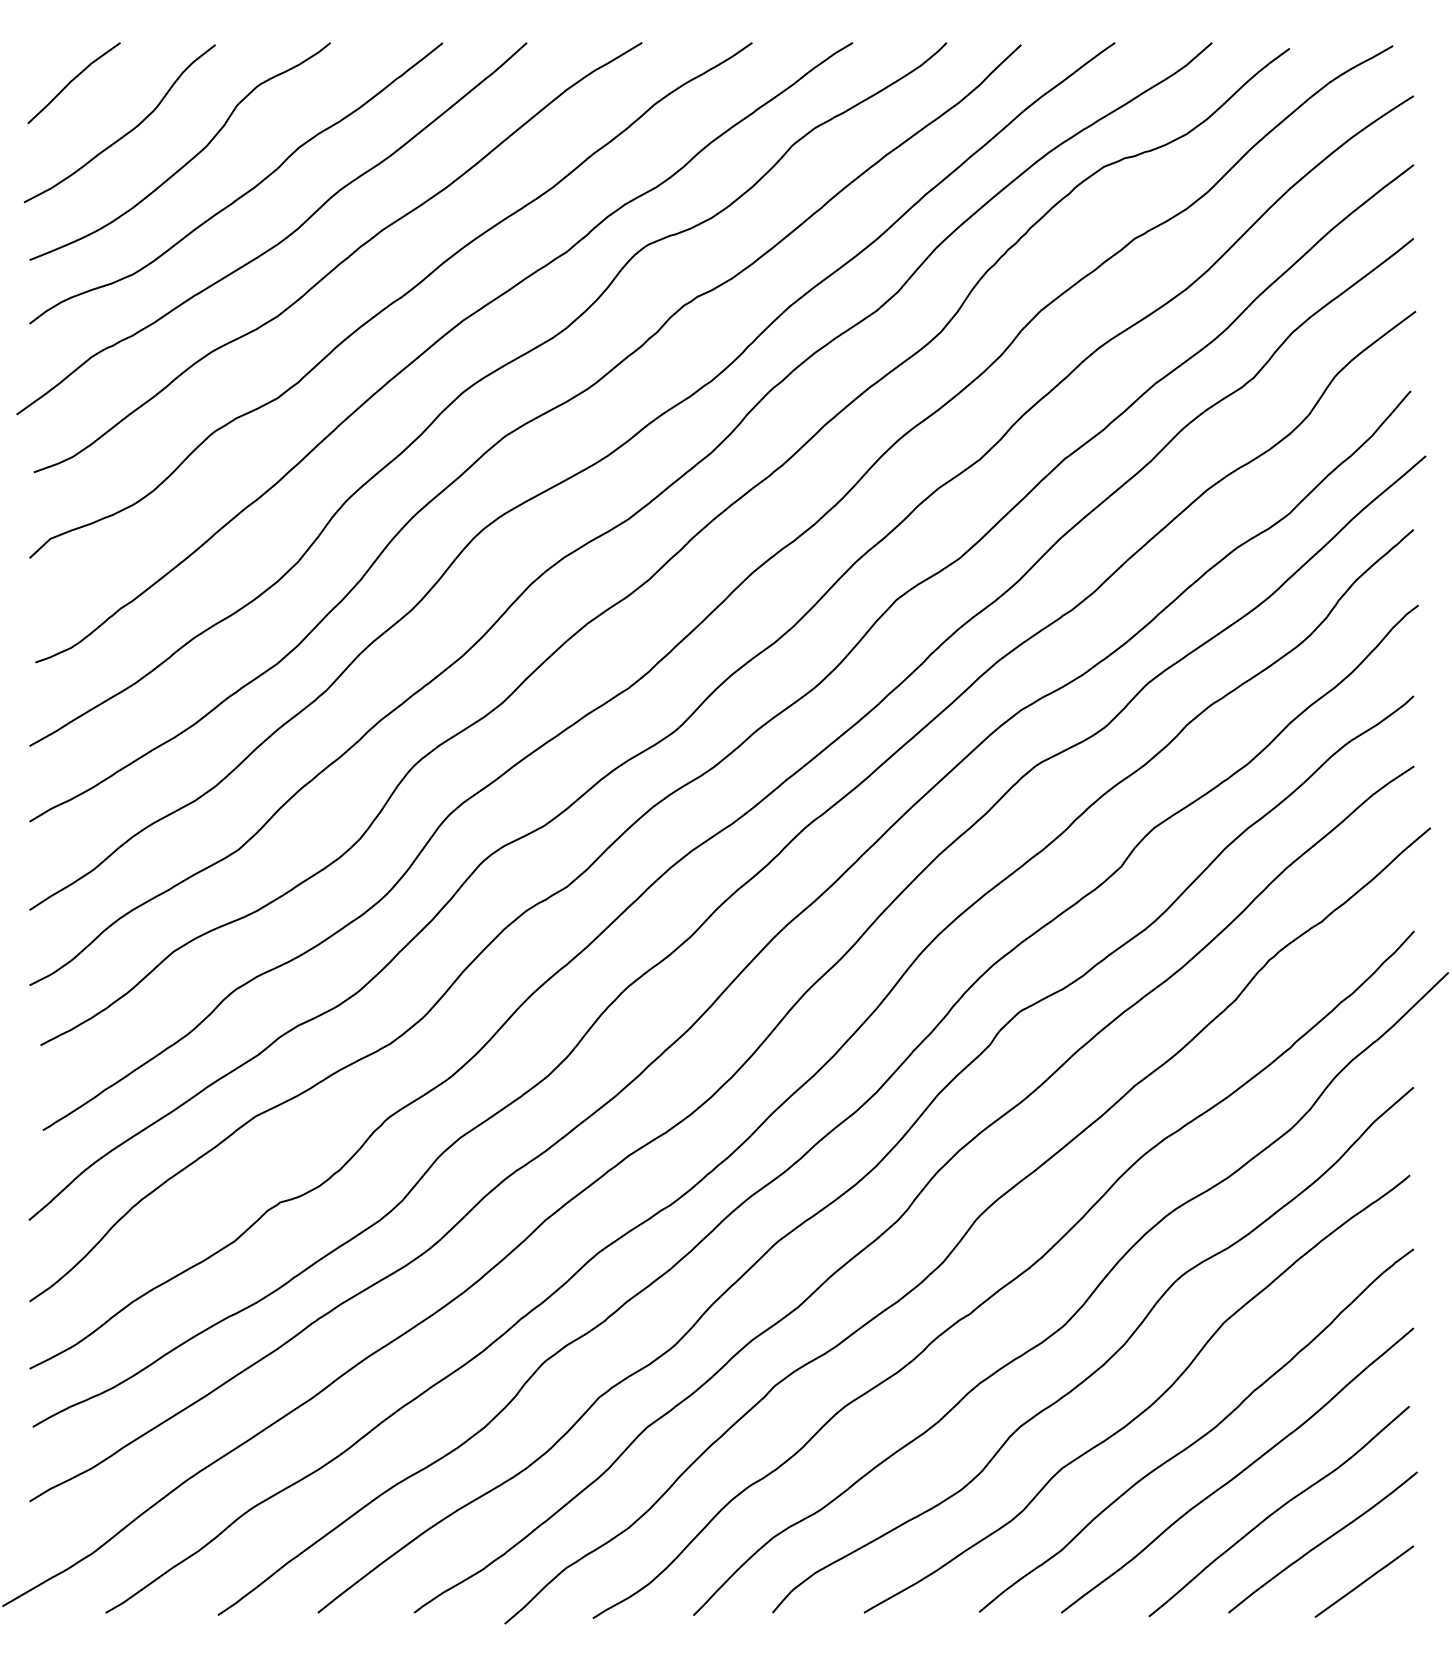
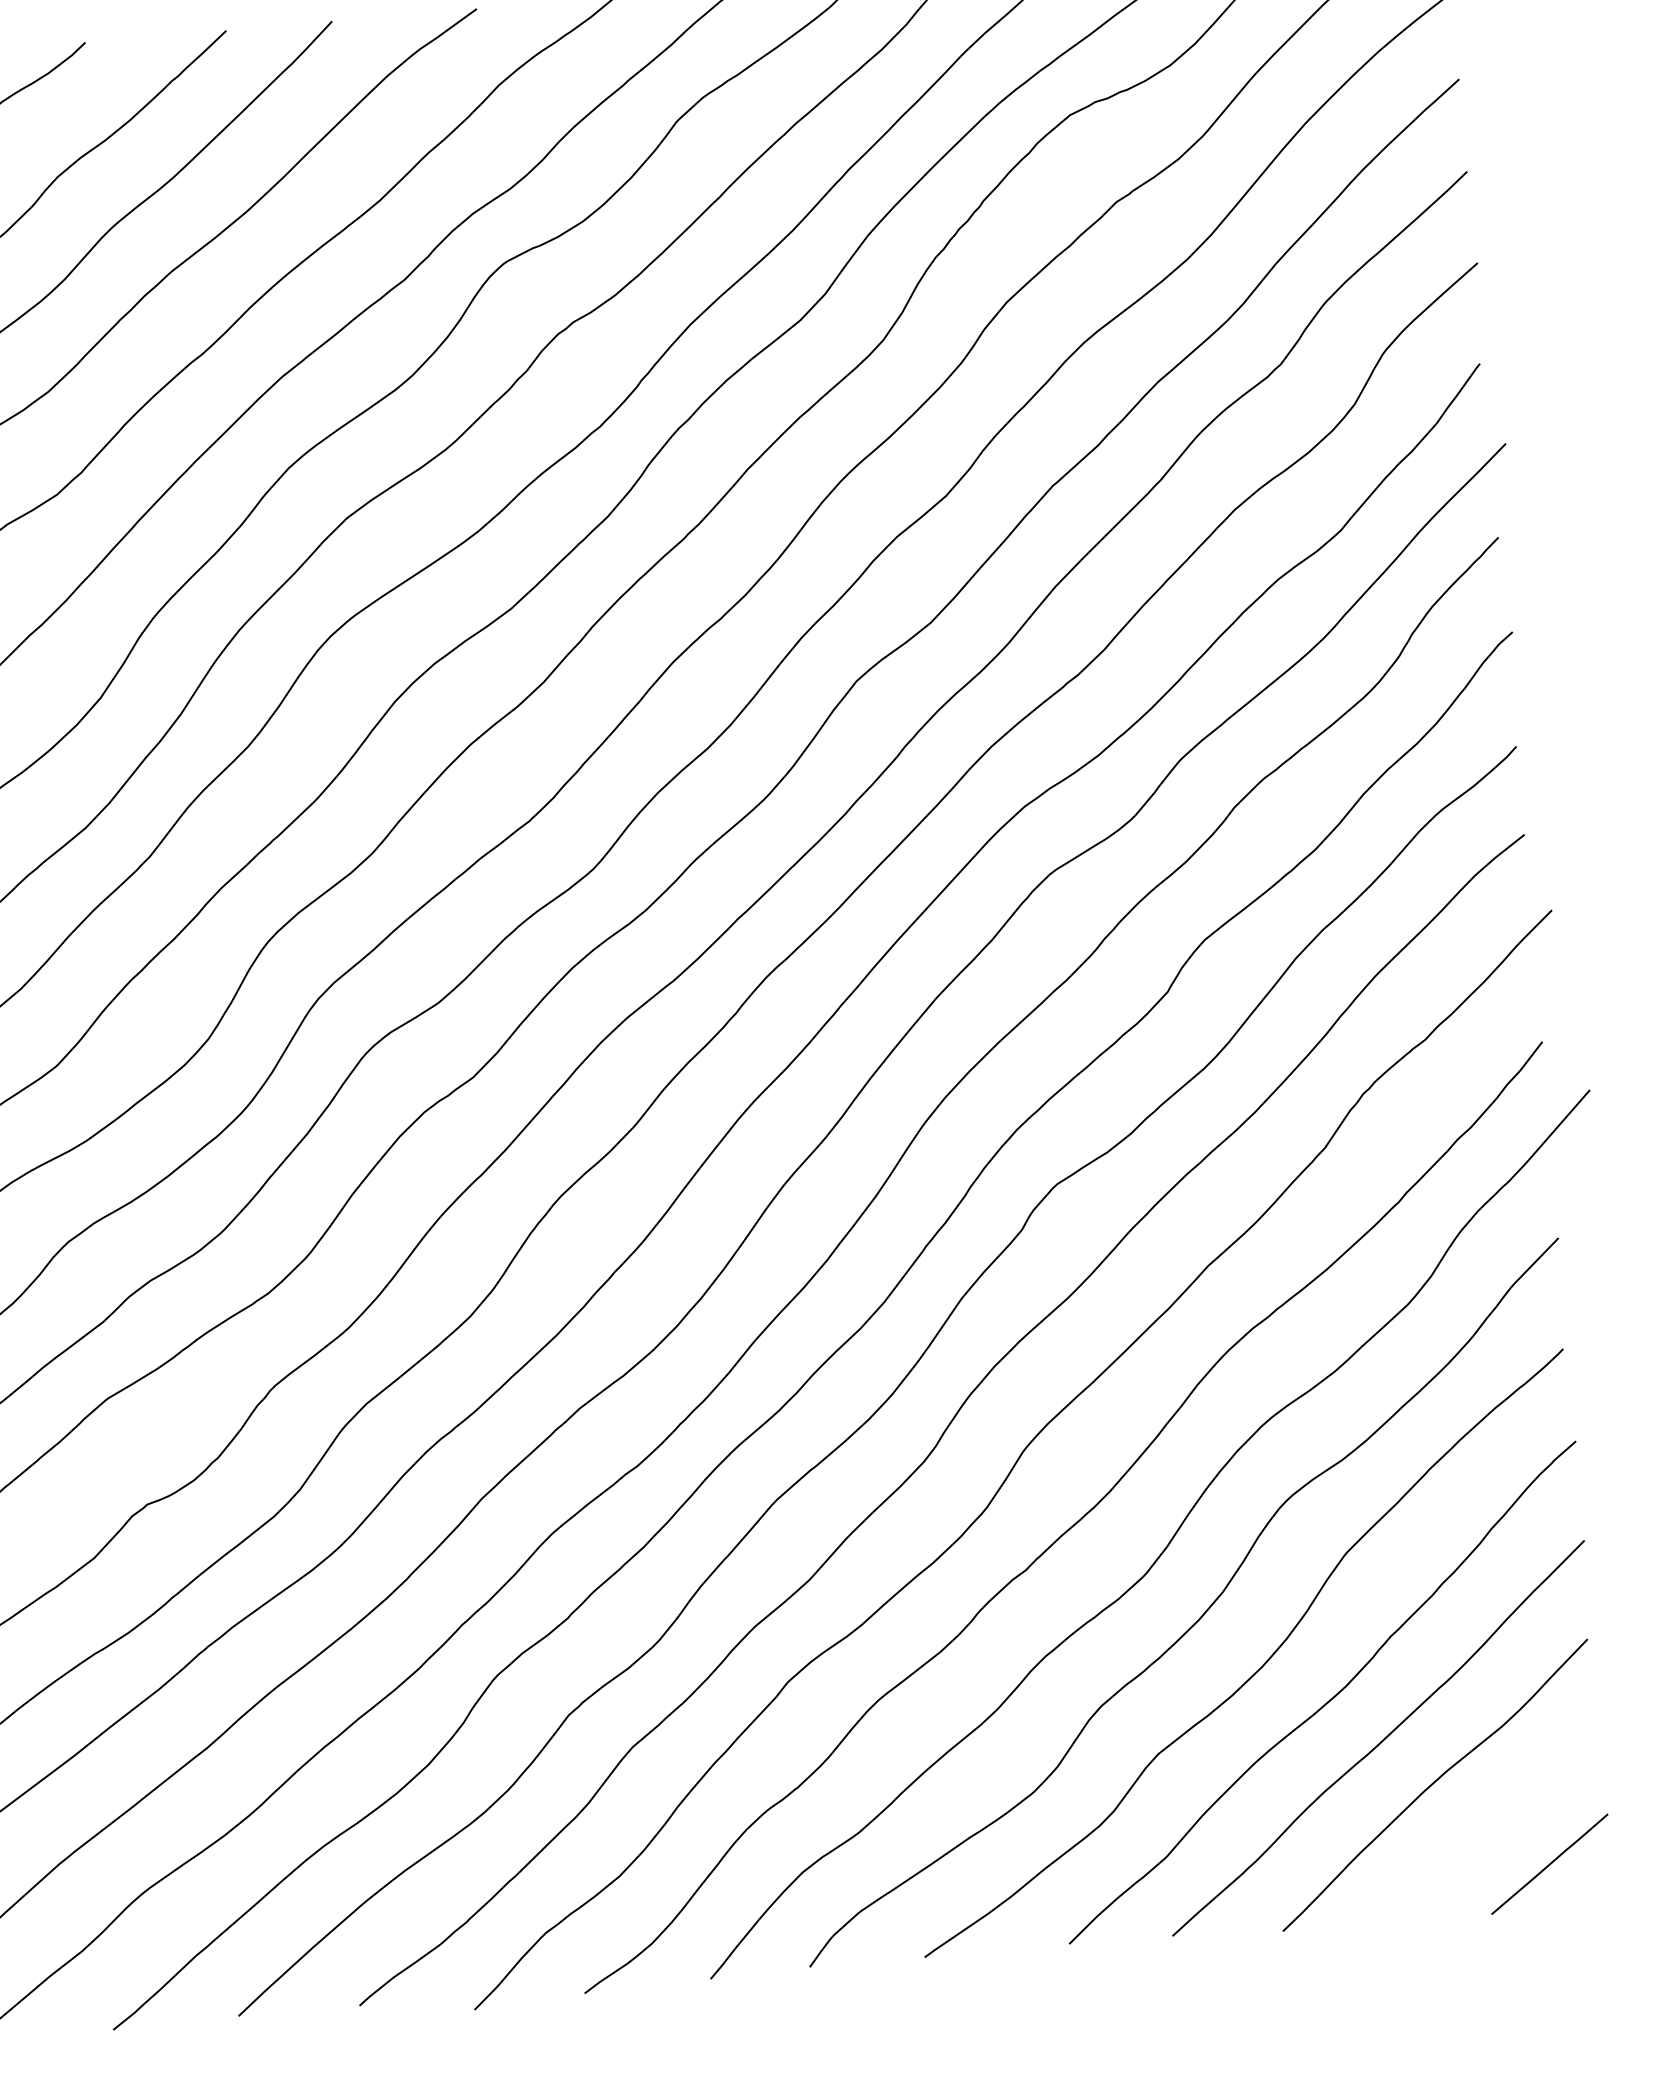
curve: (1322, 1542) -> (1492, 1819), removed

